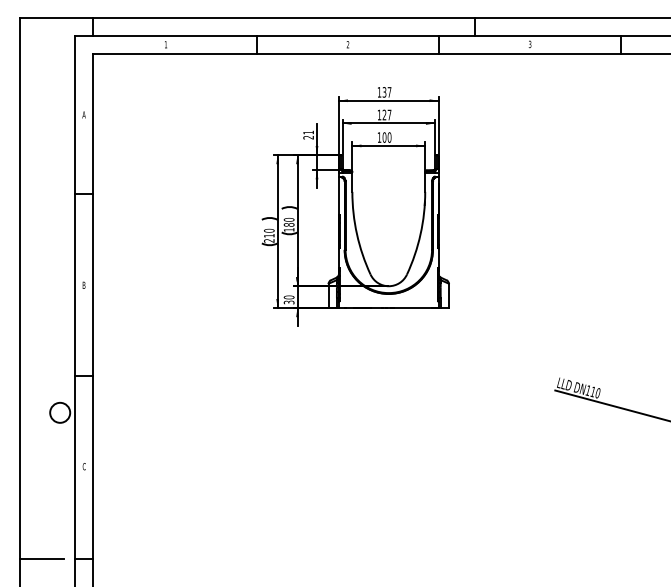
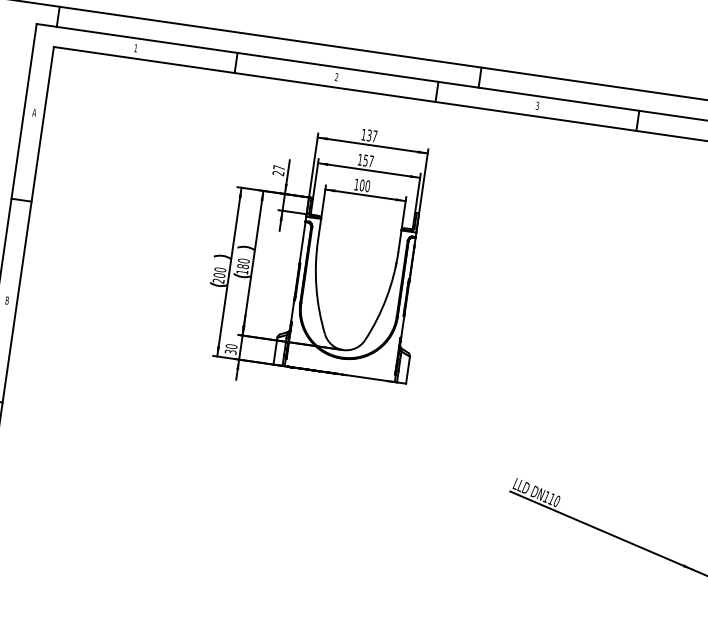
text: (384, 114) -> (365, 159), 127 -> 157
text: (308, 132) -> (279, 167), 21 -> 27
text: (269, 235) -> (219, 275), 210 -> 200

